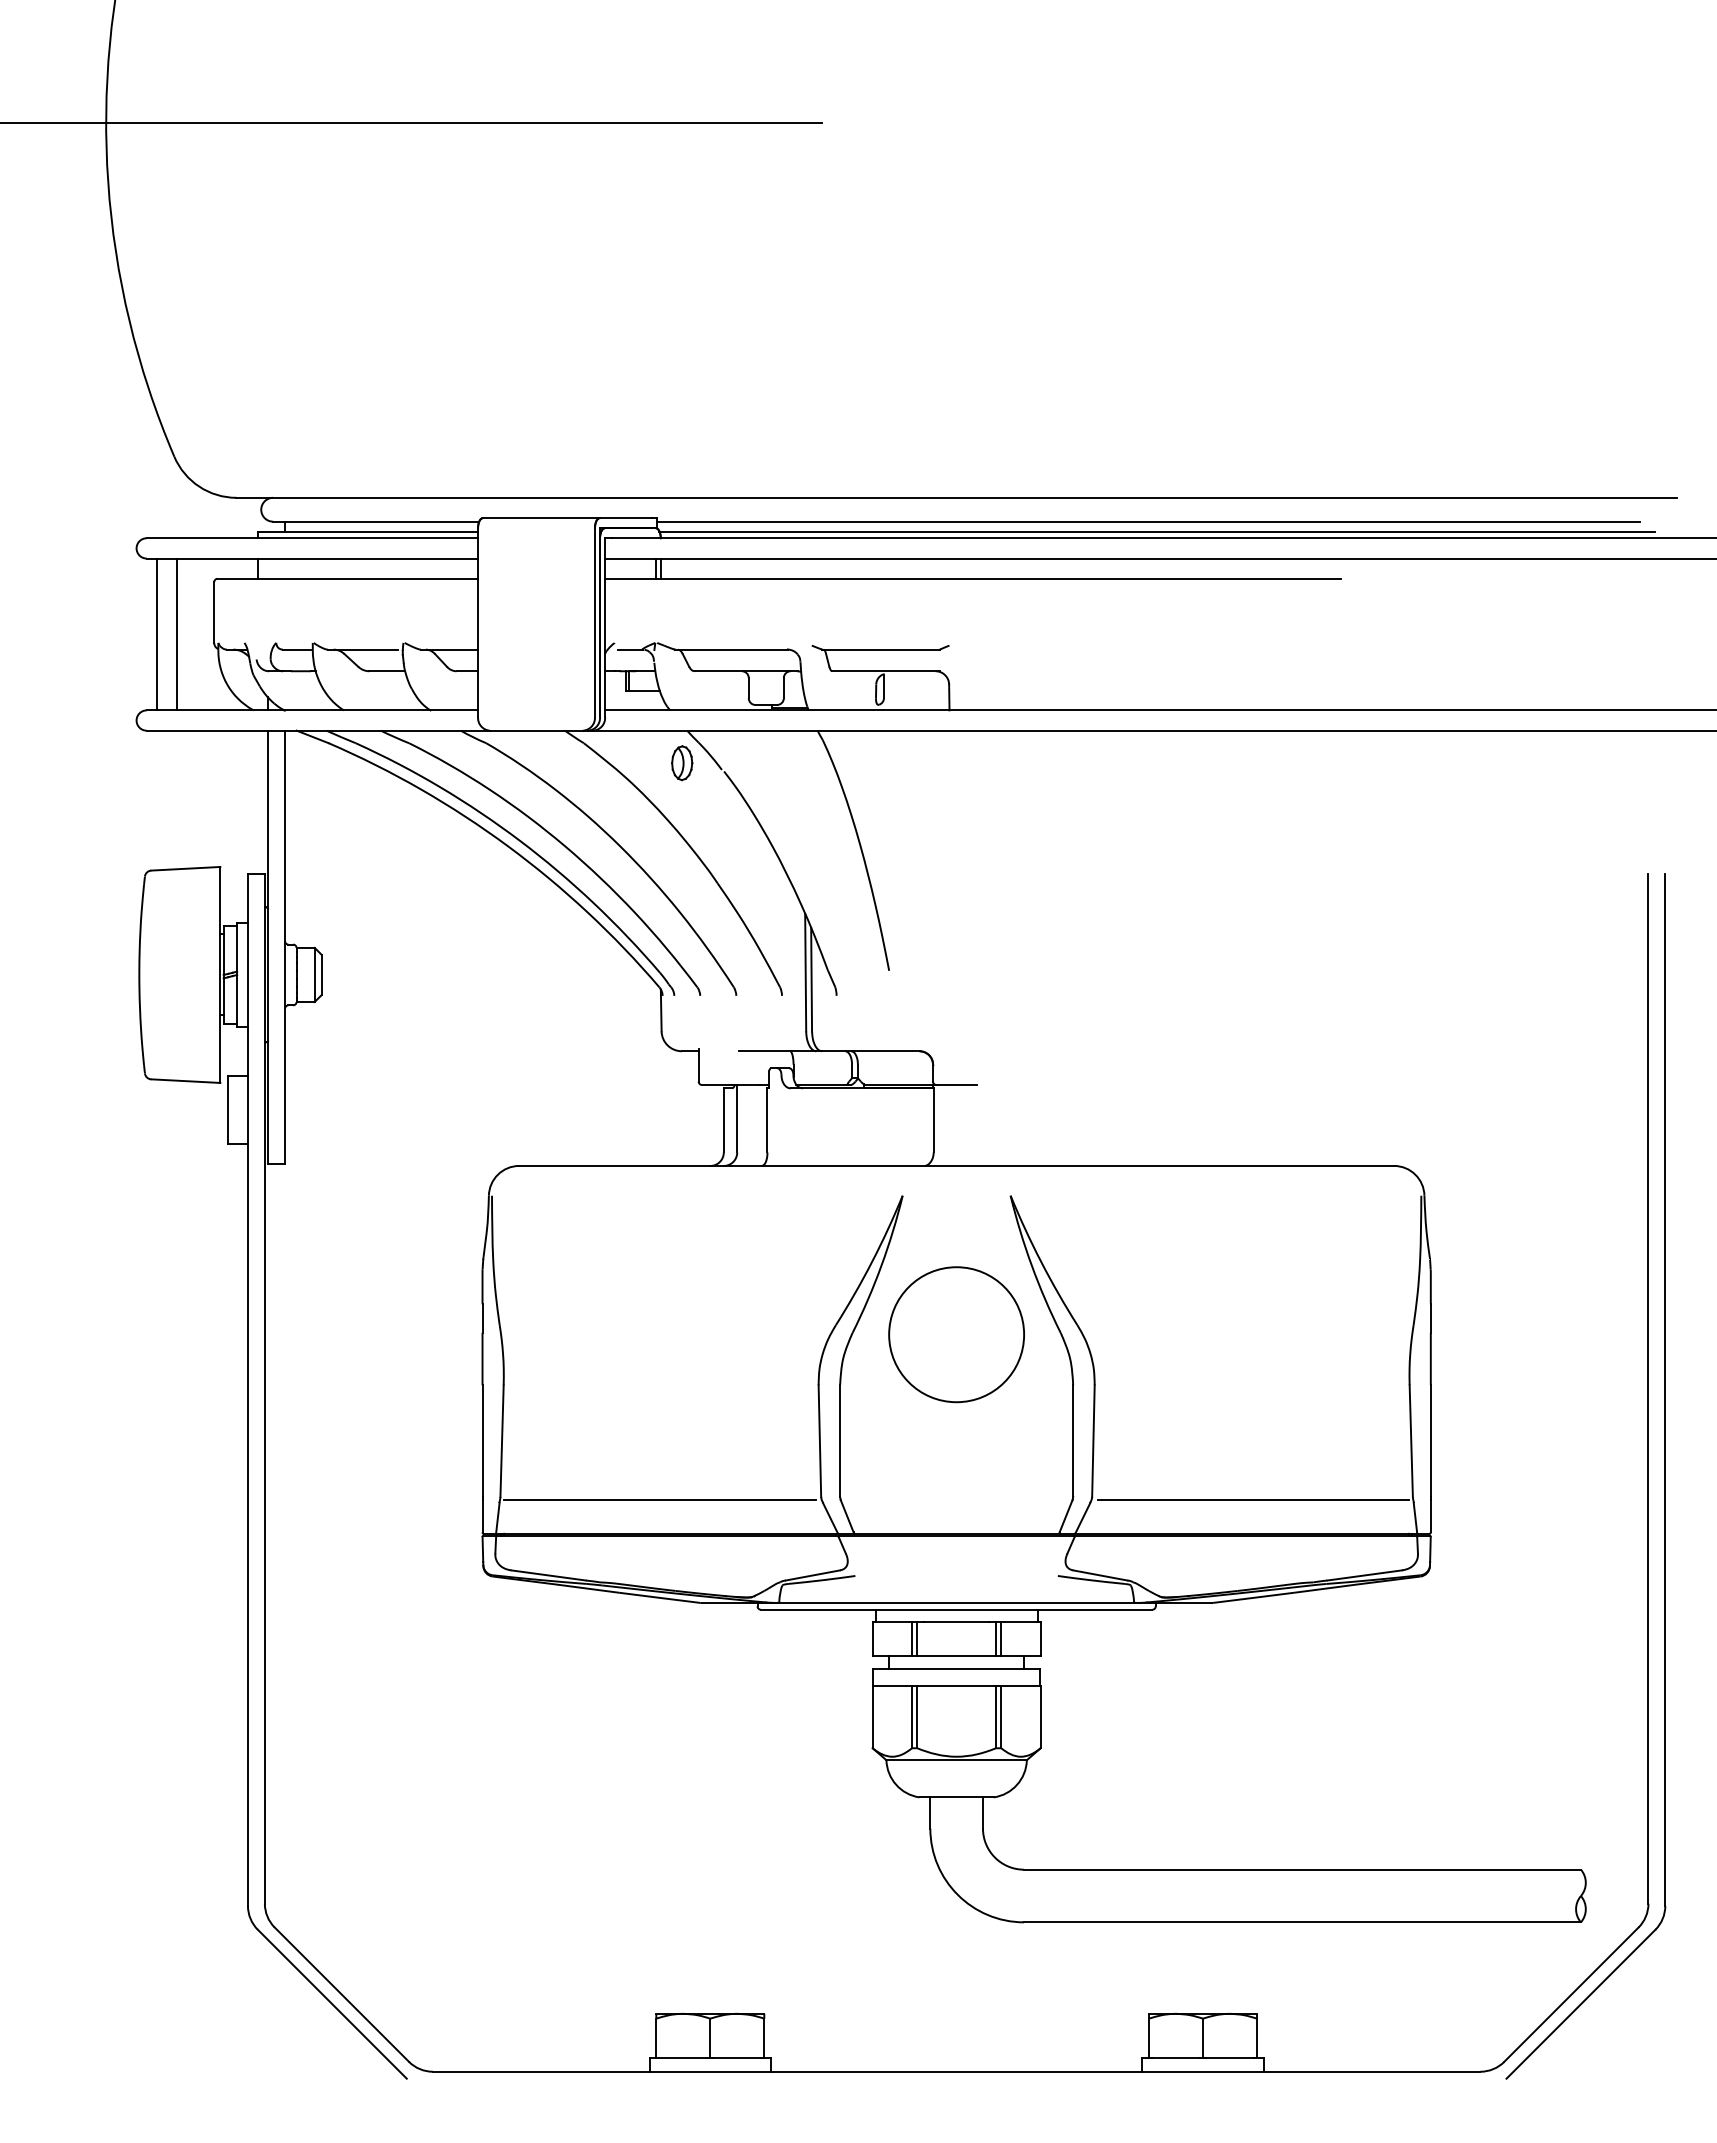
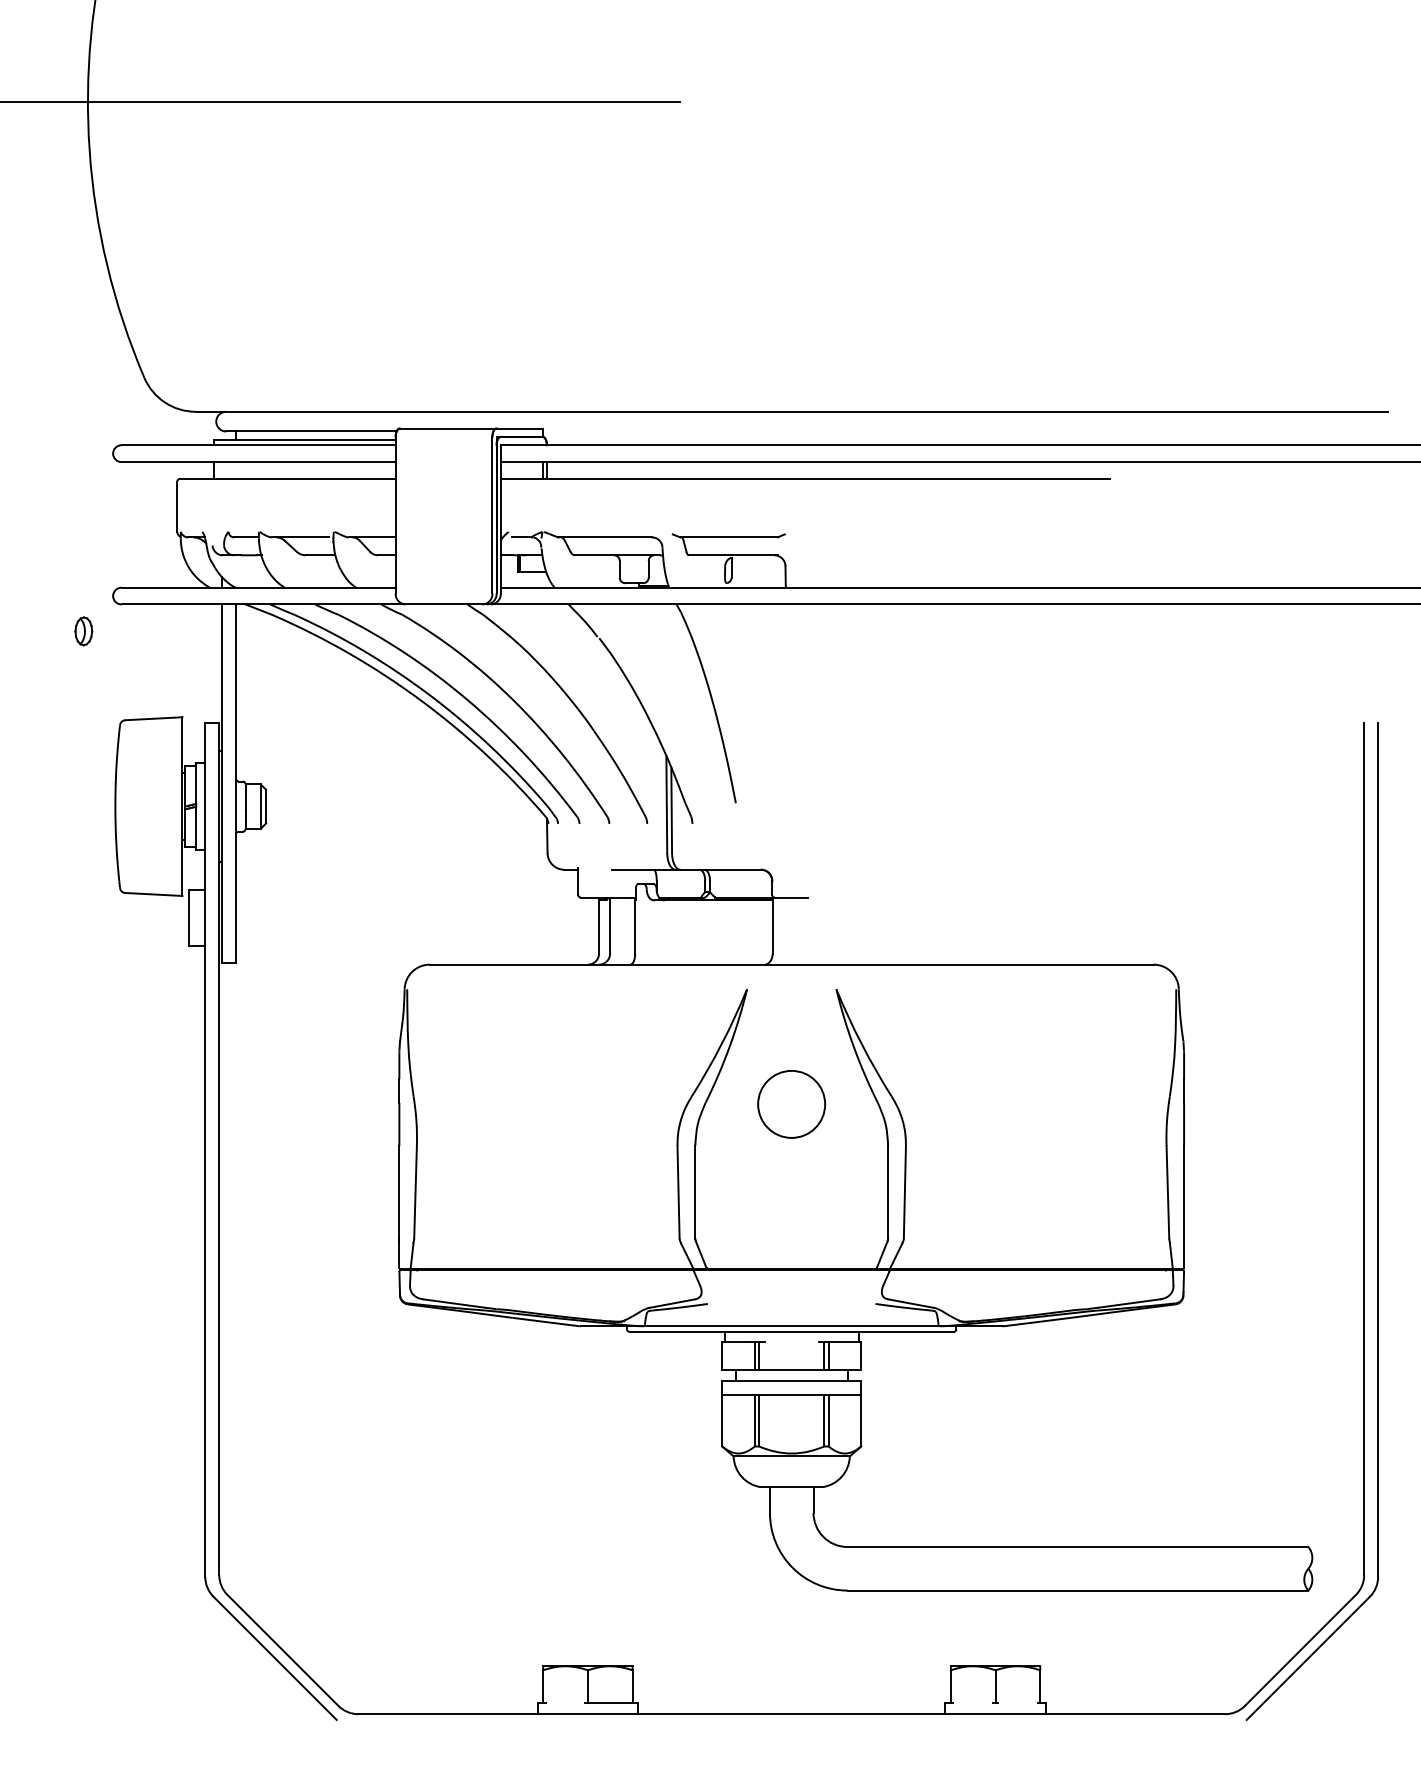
line: (1148, 521) -> (950, 431), removed
line: (1157, 531) -> (957, 439), removed
line: (156, 634) -> (129, 524), removed
line: (177, 634) -> (146, 524), removed
part: (682, 763) -> (84, 631), moved
circle: (956, 1334) -> (791, 1104), size x0.6
line: (659, 1500) -> (545, 1241), removed
line: (1253, 1500) -> (1037, 1241), removed
line: (956, 1621) -> (791, 1341), removed
line: (683, 2058) -> (565, 1703), removed
line: (1175, 2058) -> (972, 1703), removed
line: (1229, 2058) -> (1017, 1703), removed

